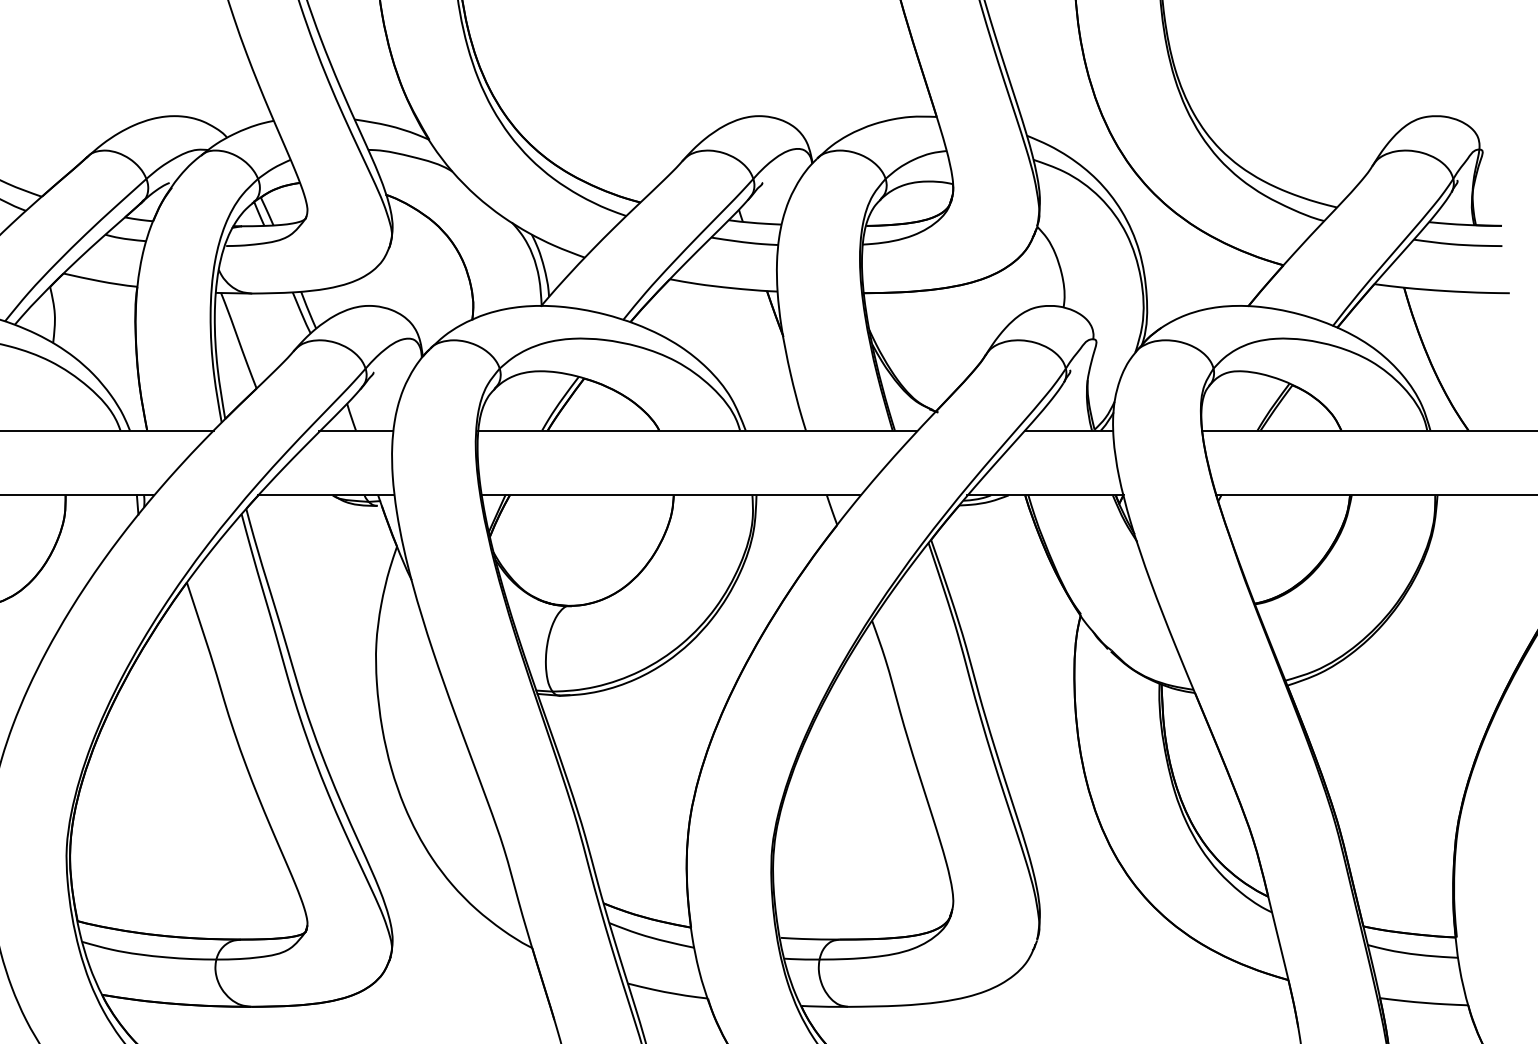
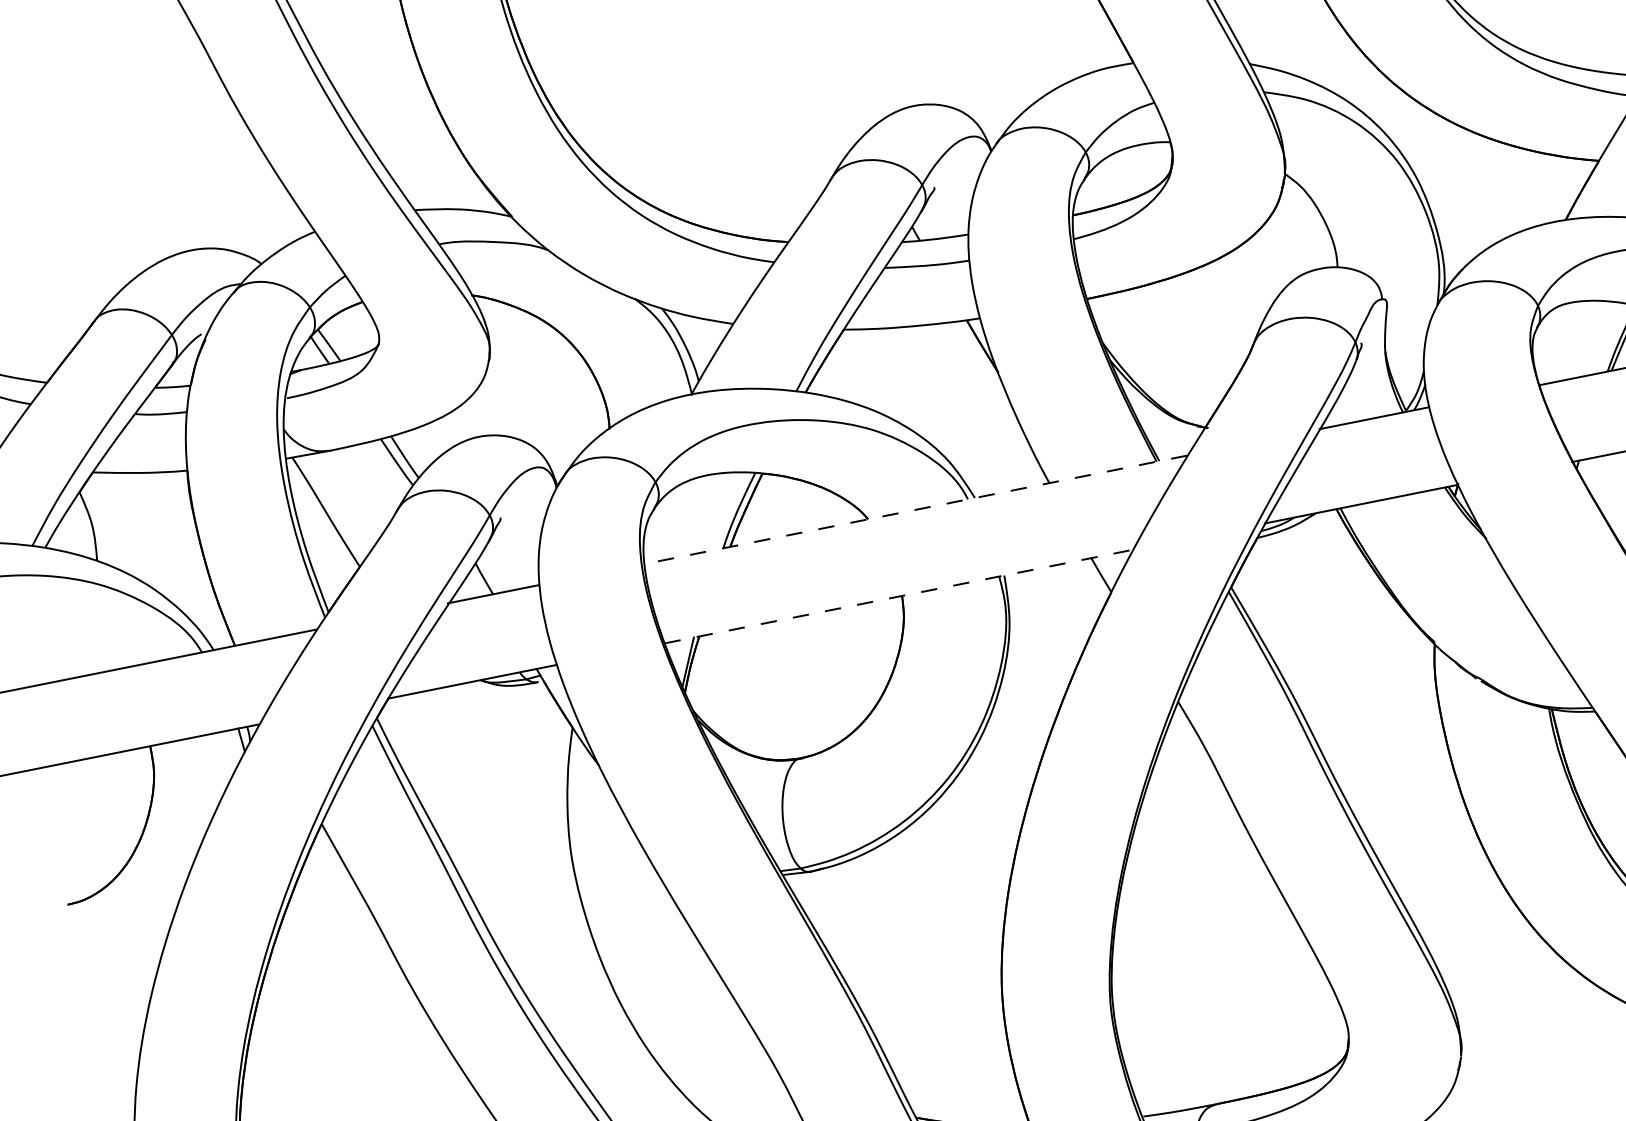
line: (697, 430) -> (915, 509), solid -> dashed
line: (671, 495) -> (899, 596), solid -> dashed

